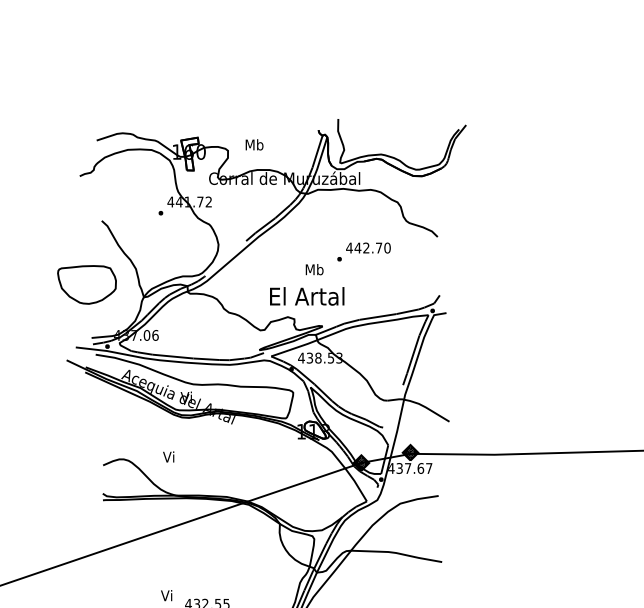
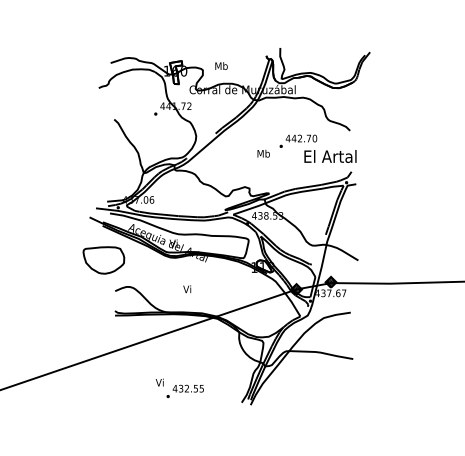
part: (86, 284) -> (103, 260), moved
text: (307, 296) -> (330, 156), moved
text: (169, 457) -> (187, 289), moved

